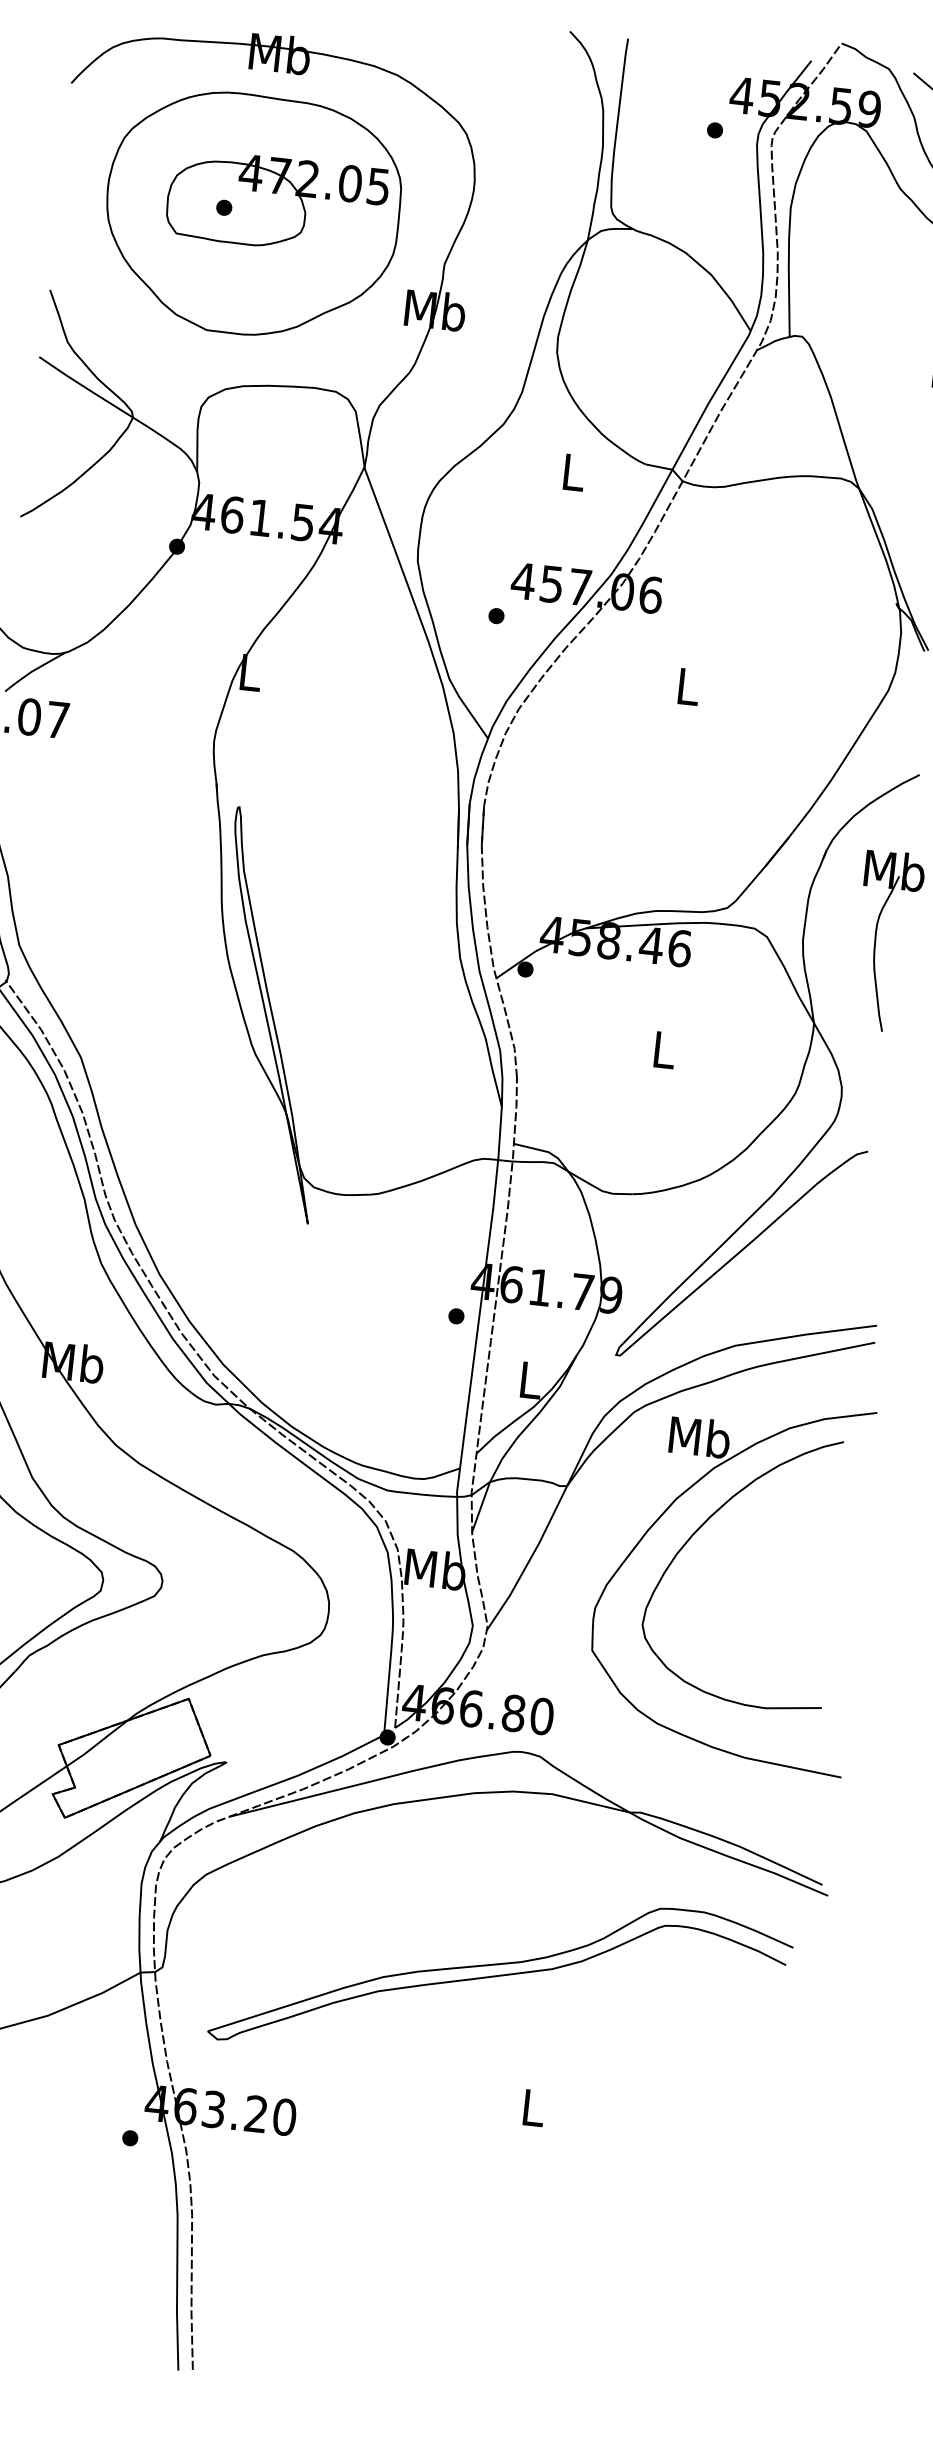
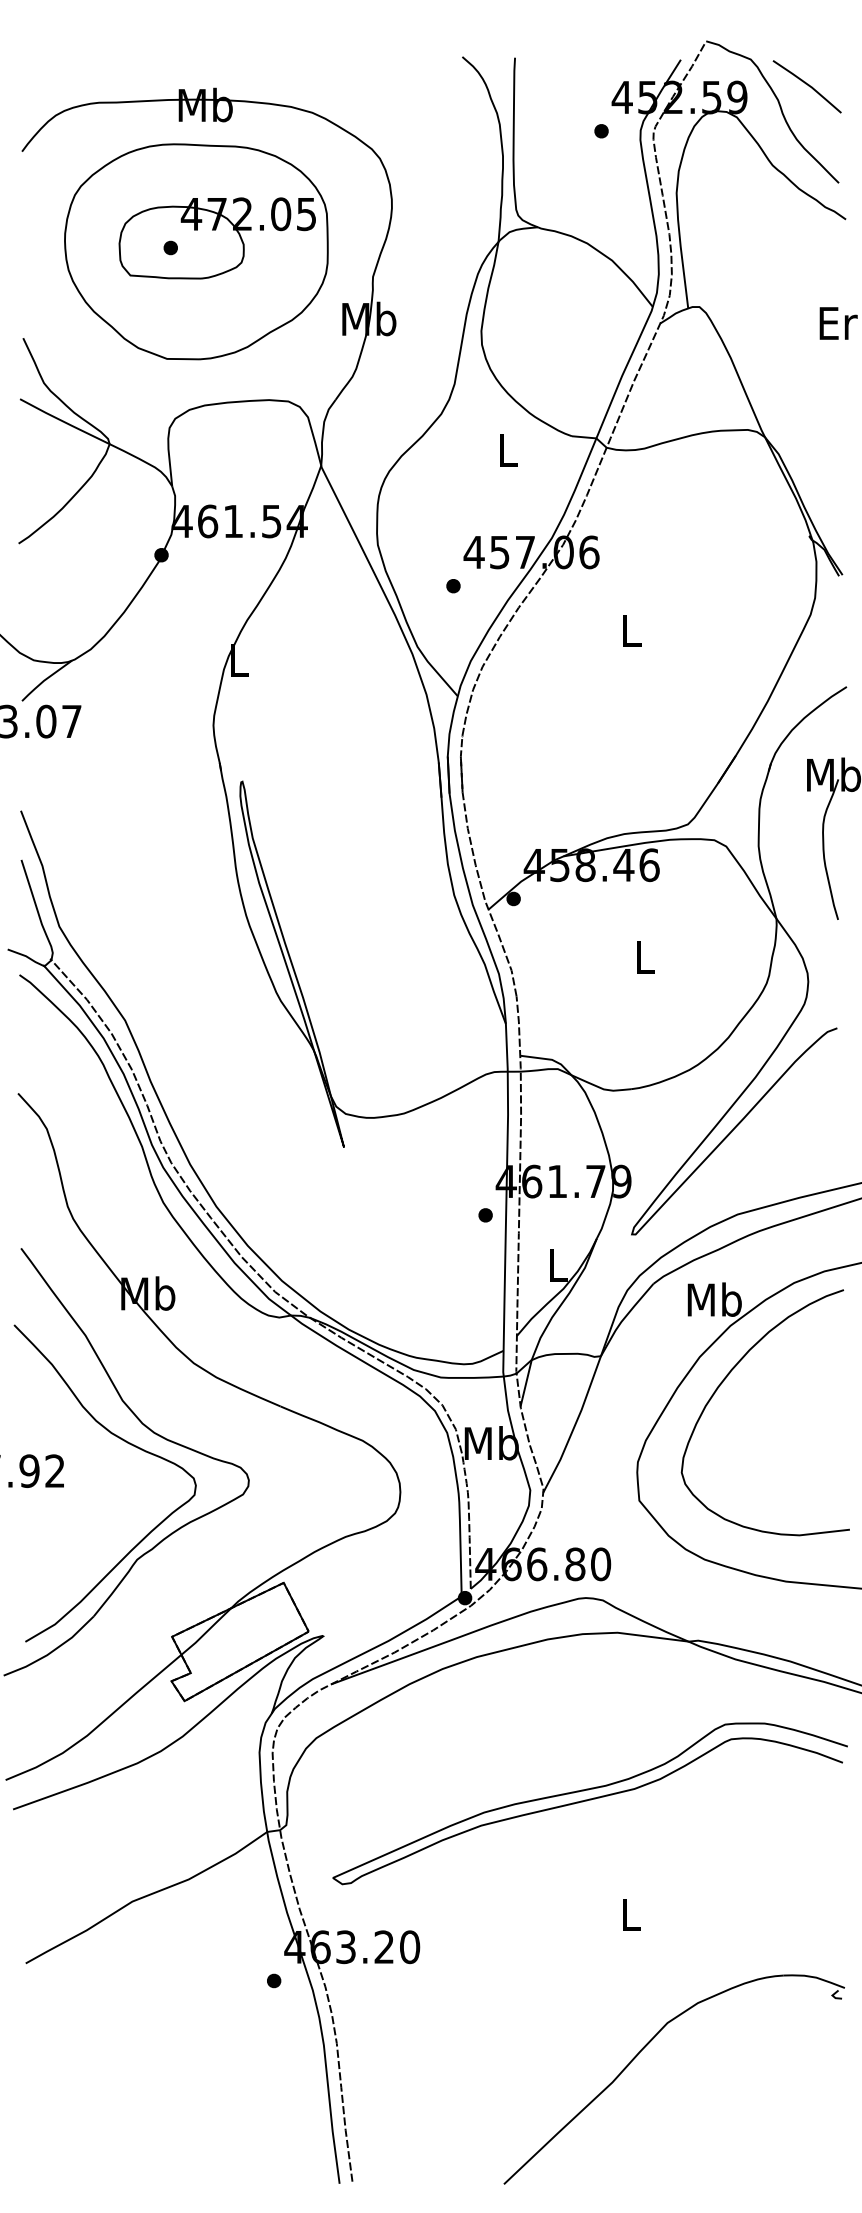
part: (530, 2258) -> (643, 2049), added

